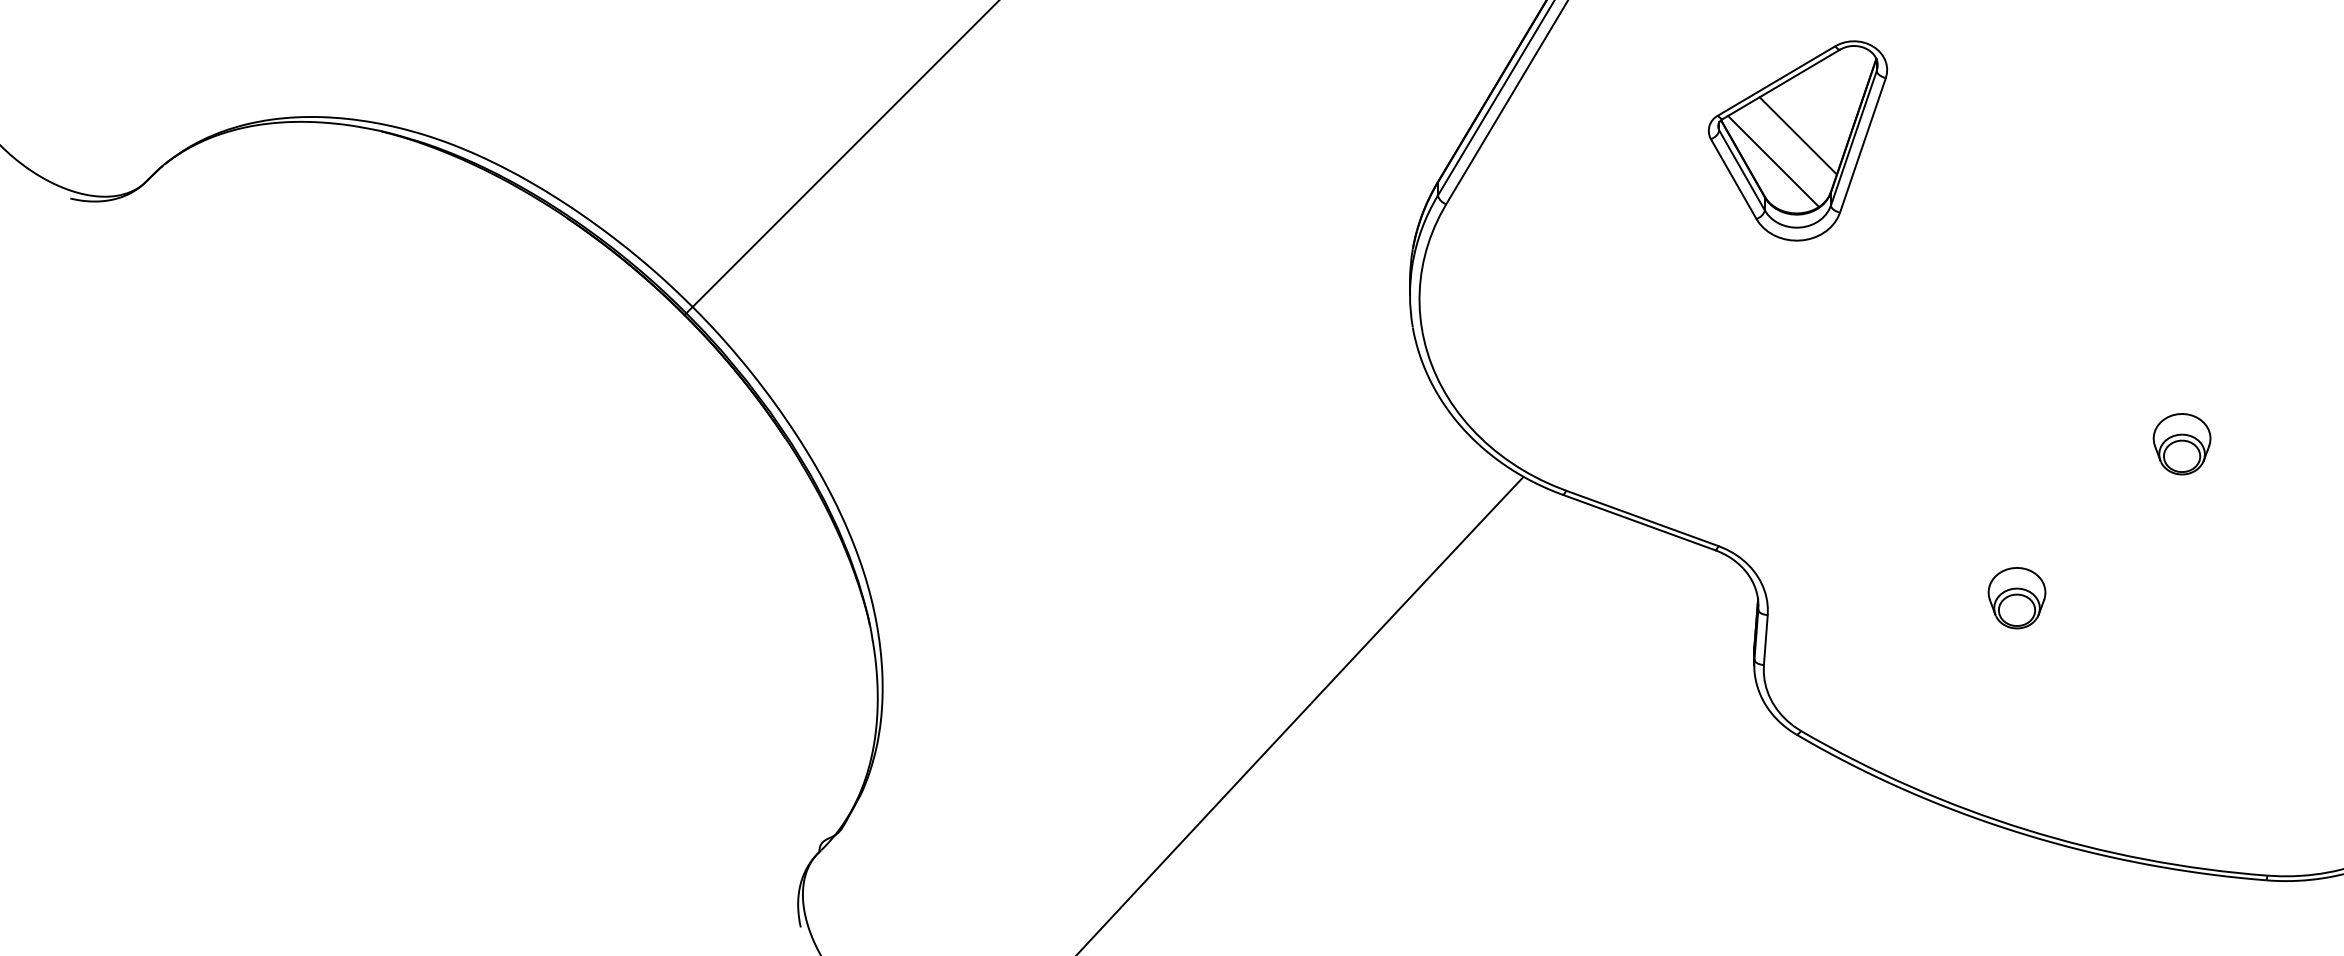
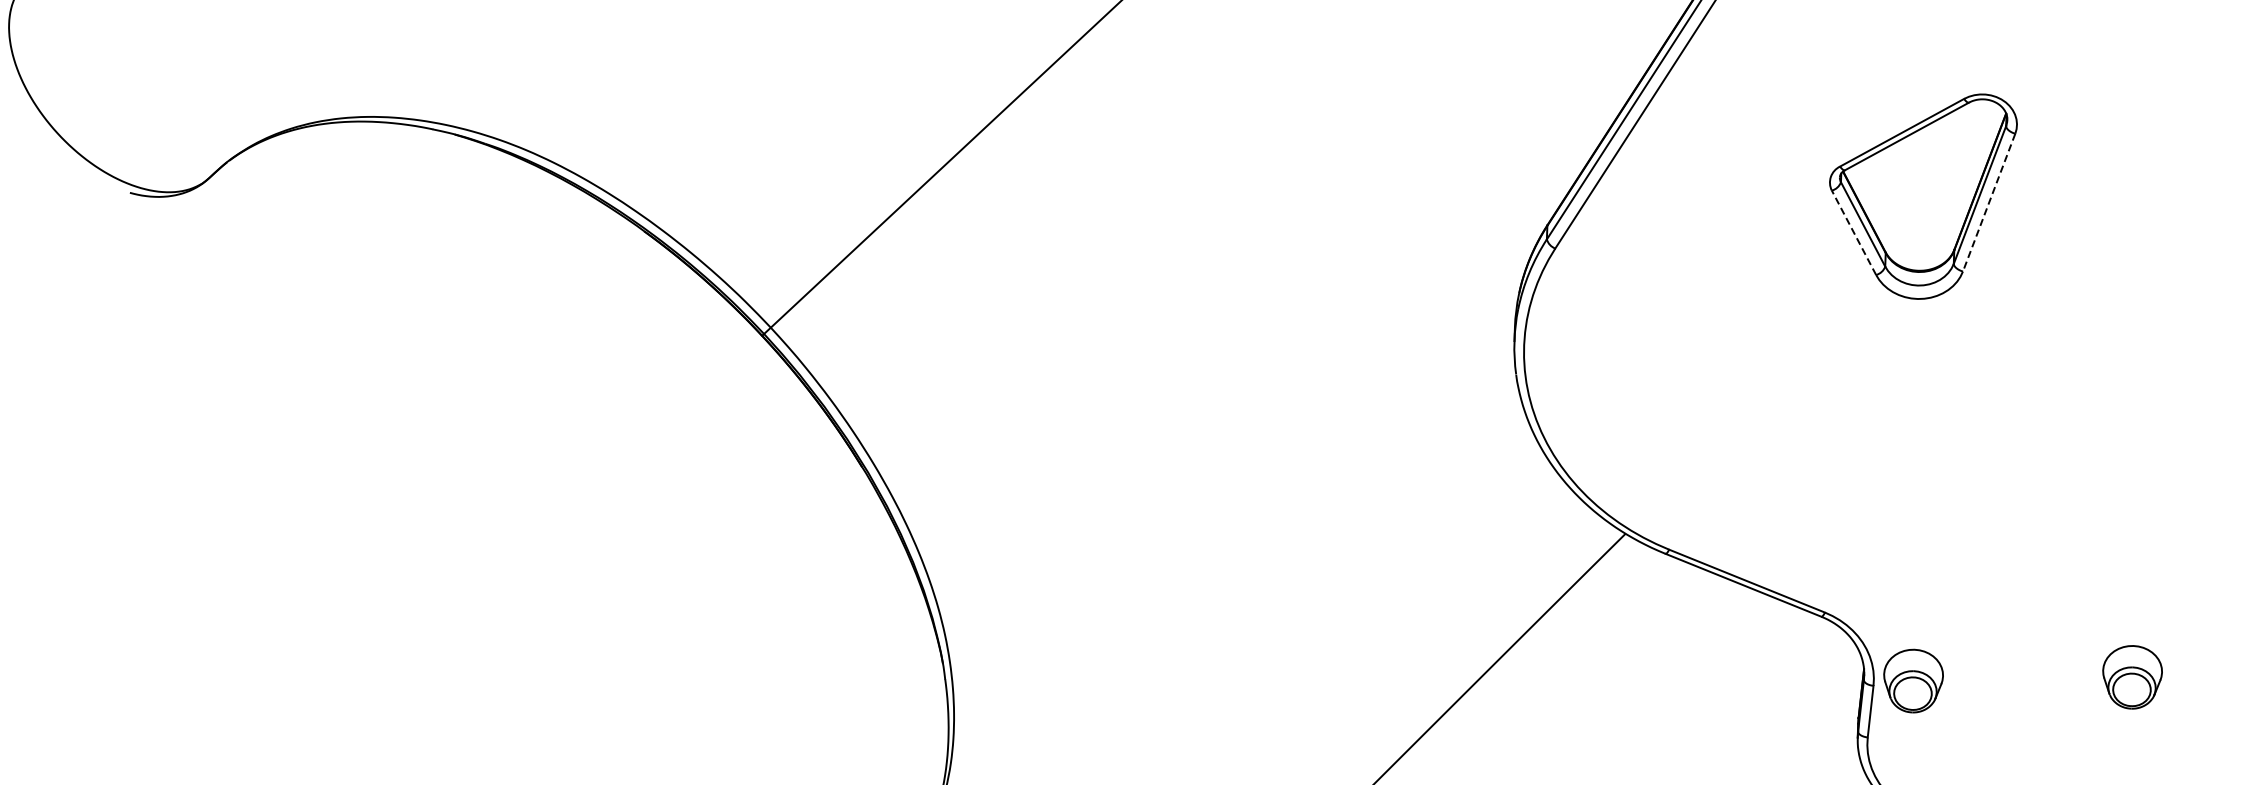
line: (1797, 135) -> (1921, 190), removed
line: (1862, 145) -> (1988, 202), solid -> dashed
line: (1773, 160) -> (1895, 215), removed
line: (1733, 179) -> (1853, 233), solid -> dashed
part: (1805, 609) -> (1912, 681), added

